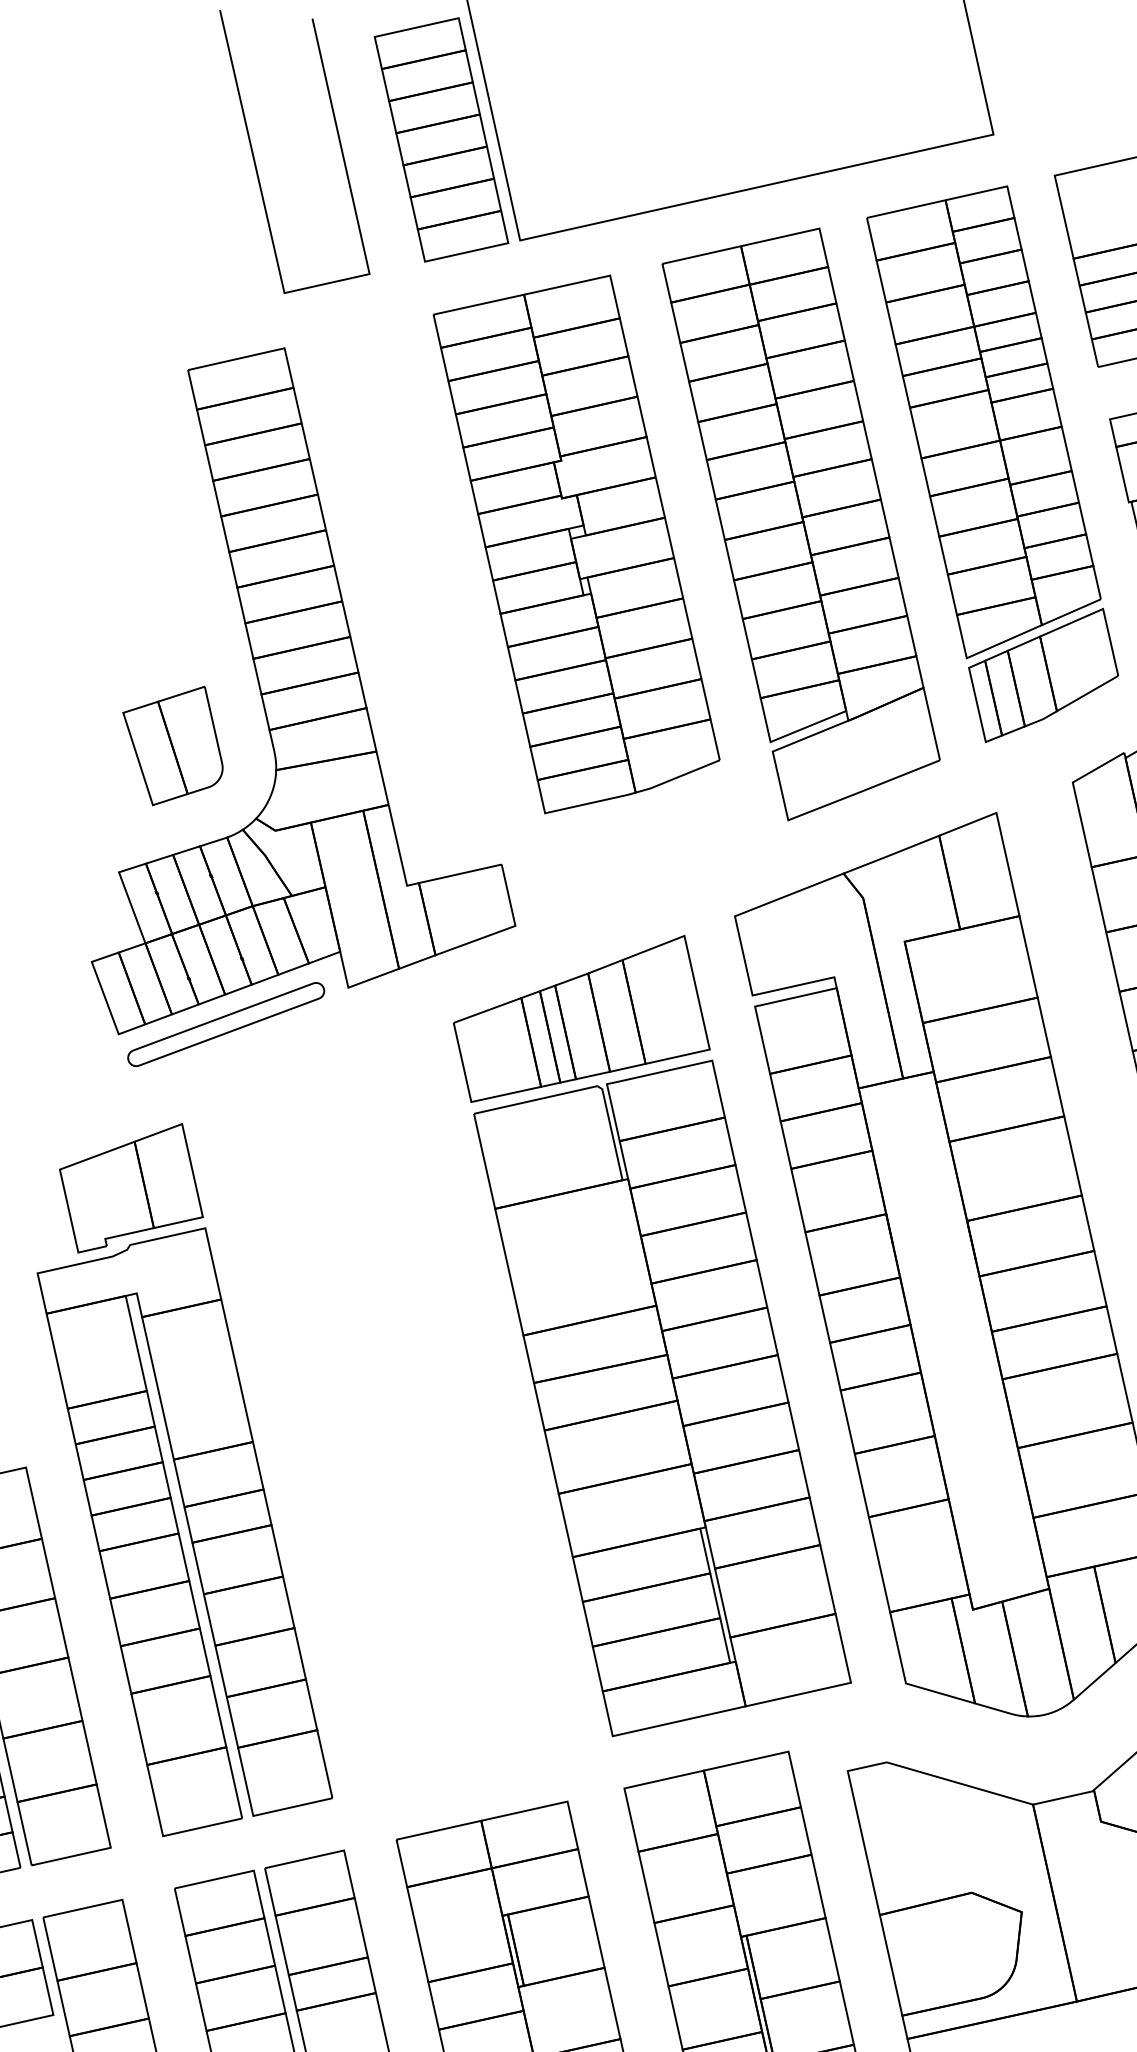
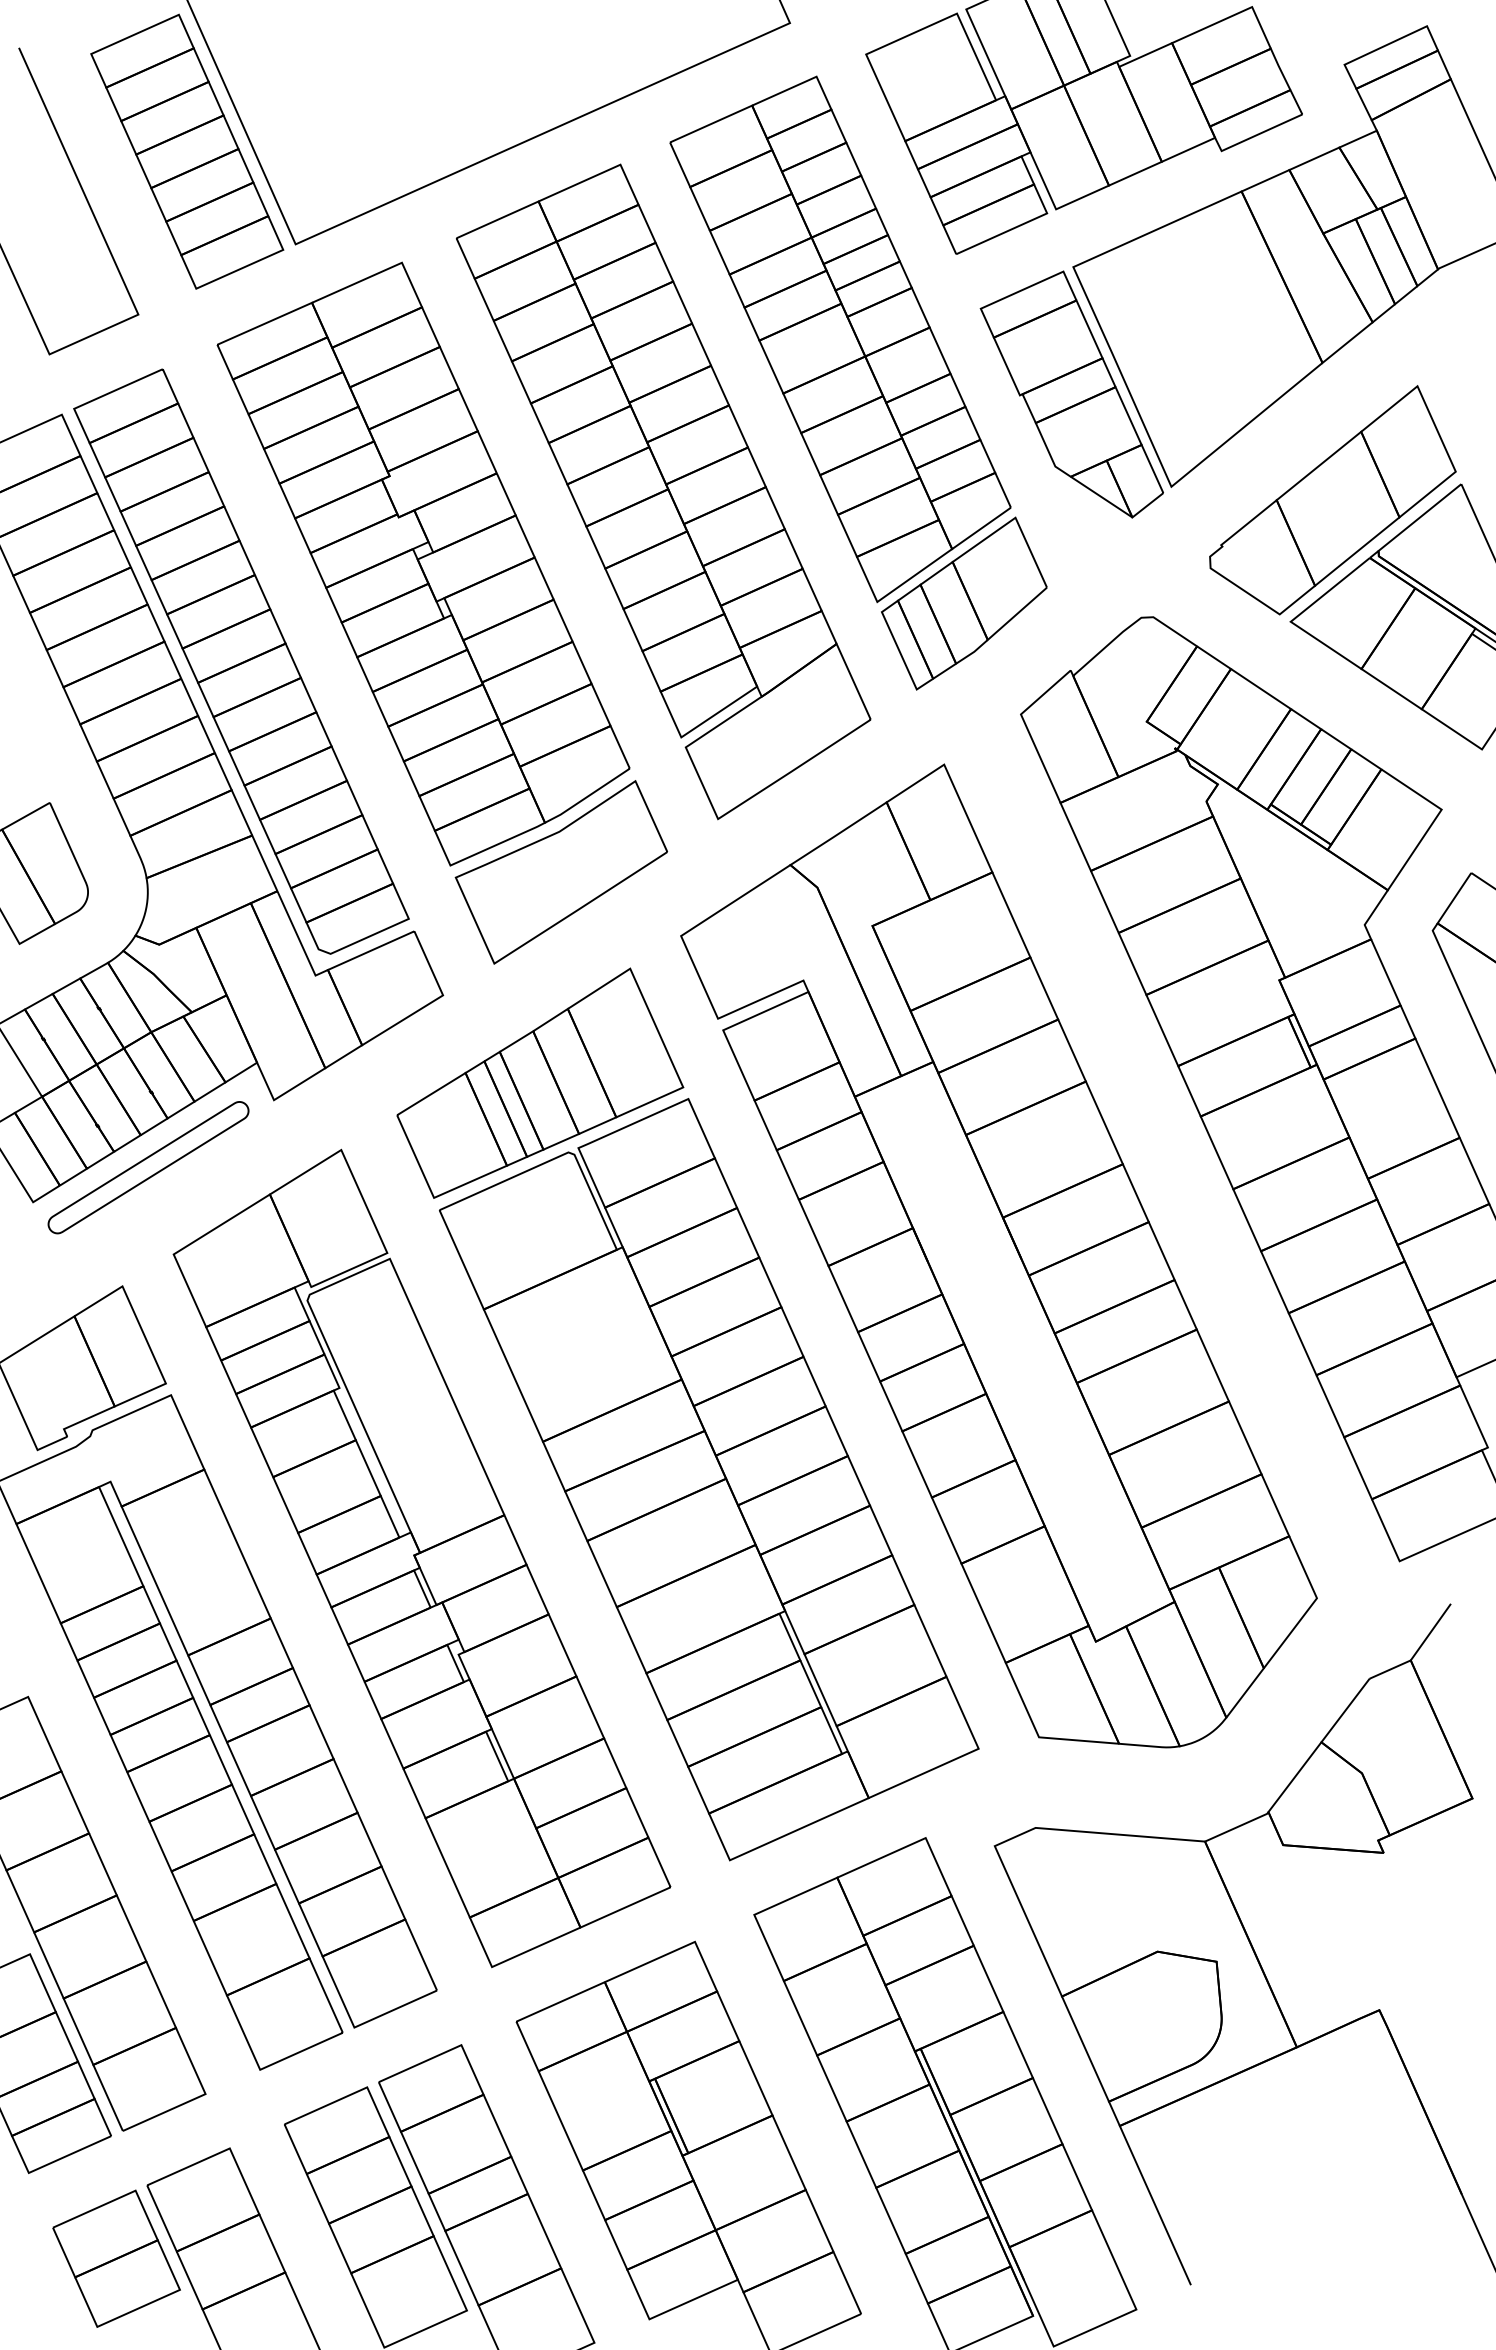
part: (398, 596) -> (241, 661), added
part: (640, 839) -> (560, 872), added
part: (395, 1416) -> (421, 1558), added

